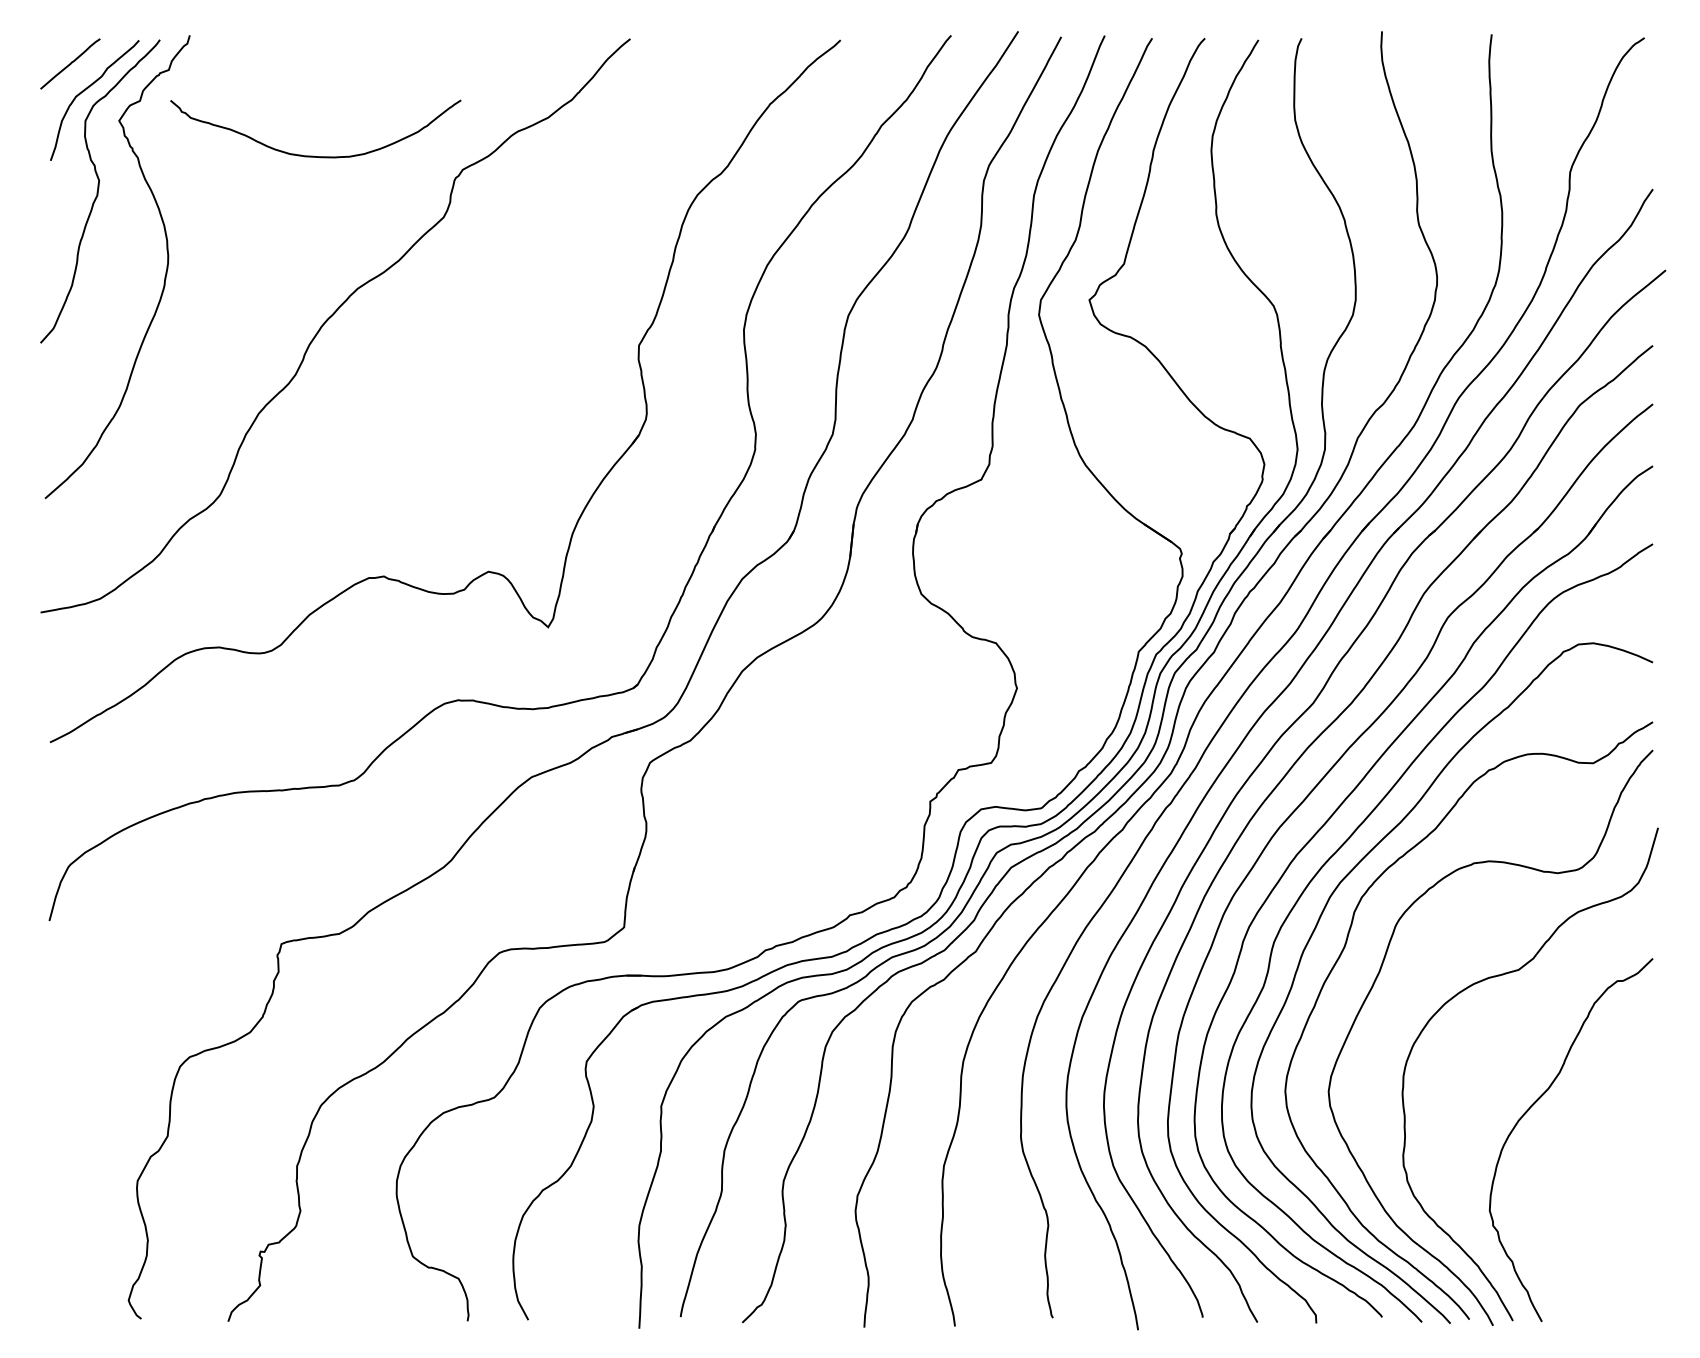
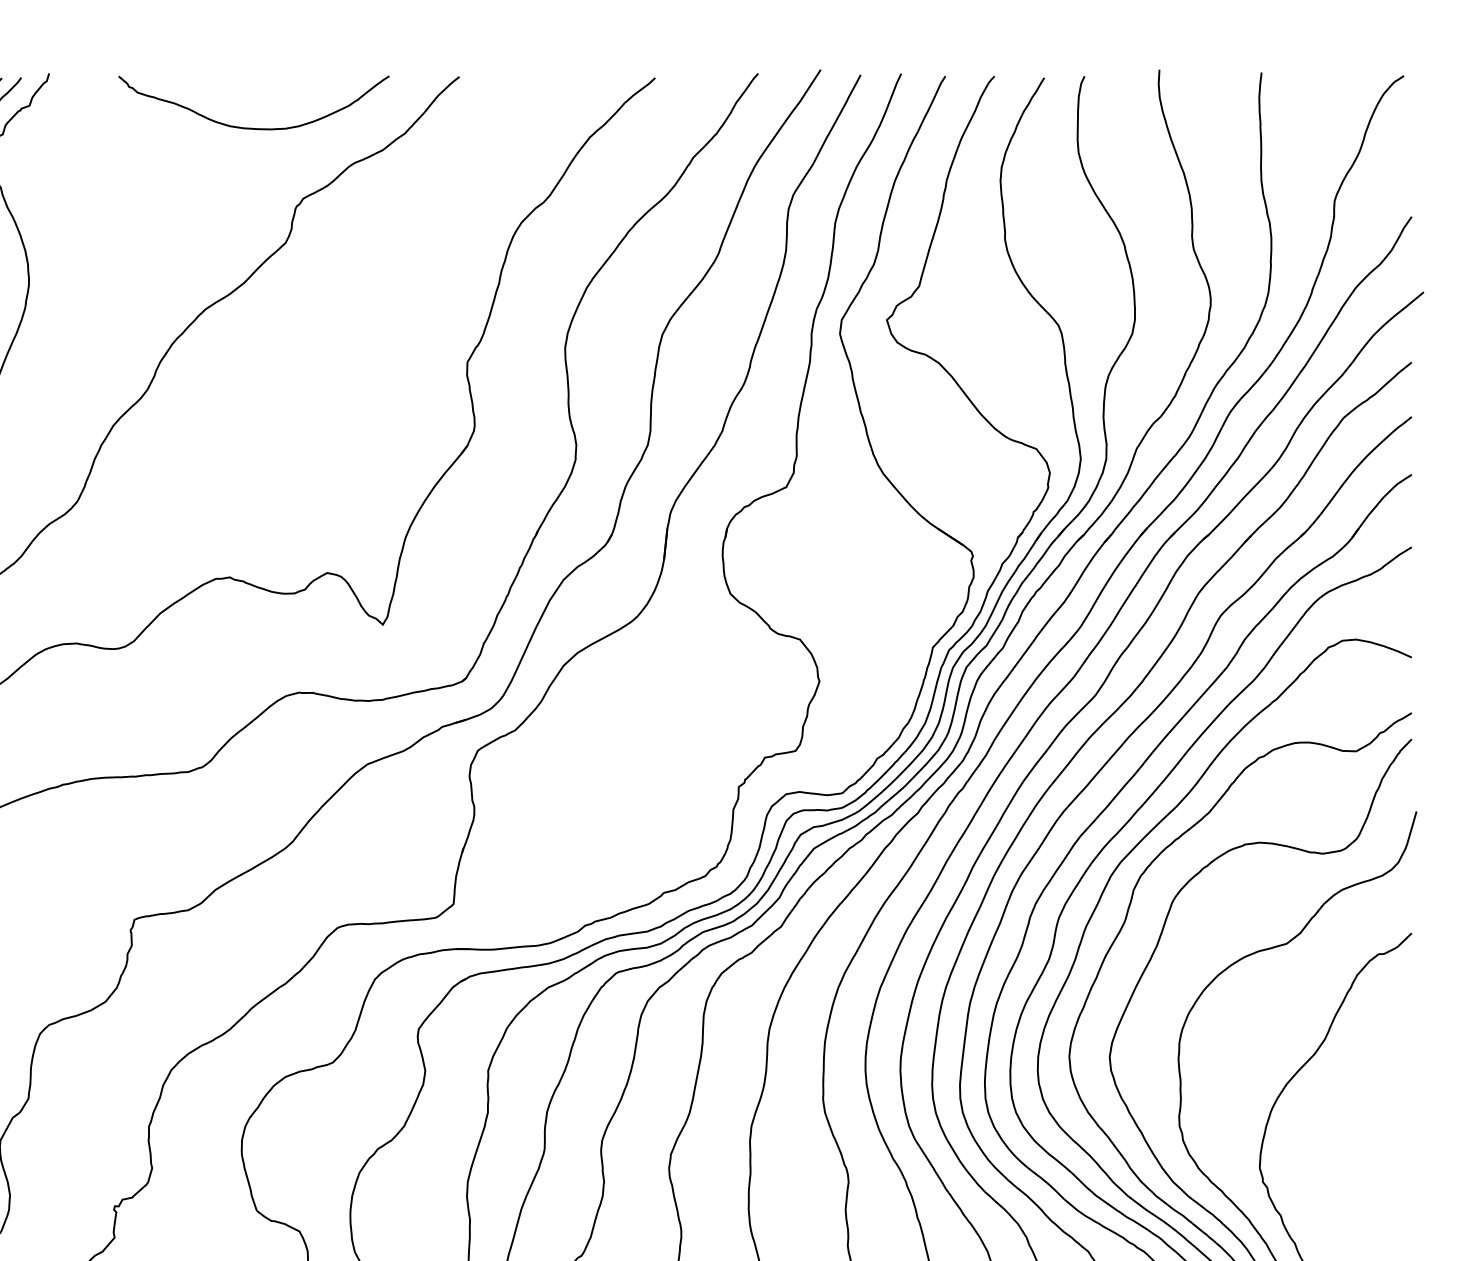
curve: (313, 155) -> (251, 127), moved

